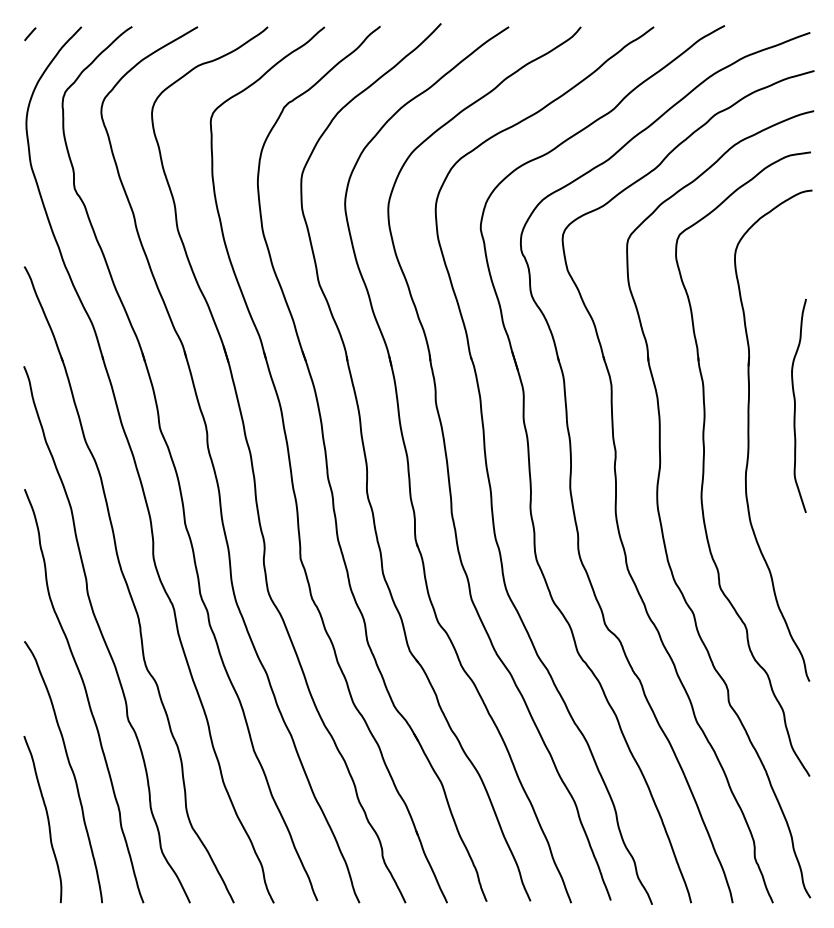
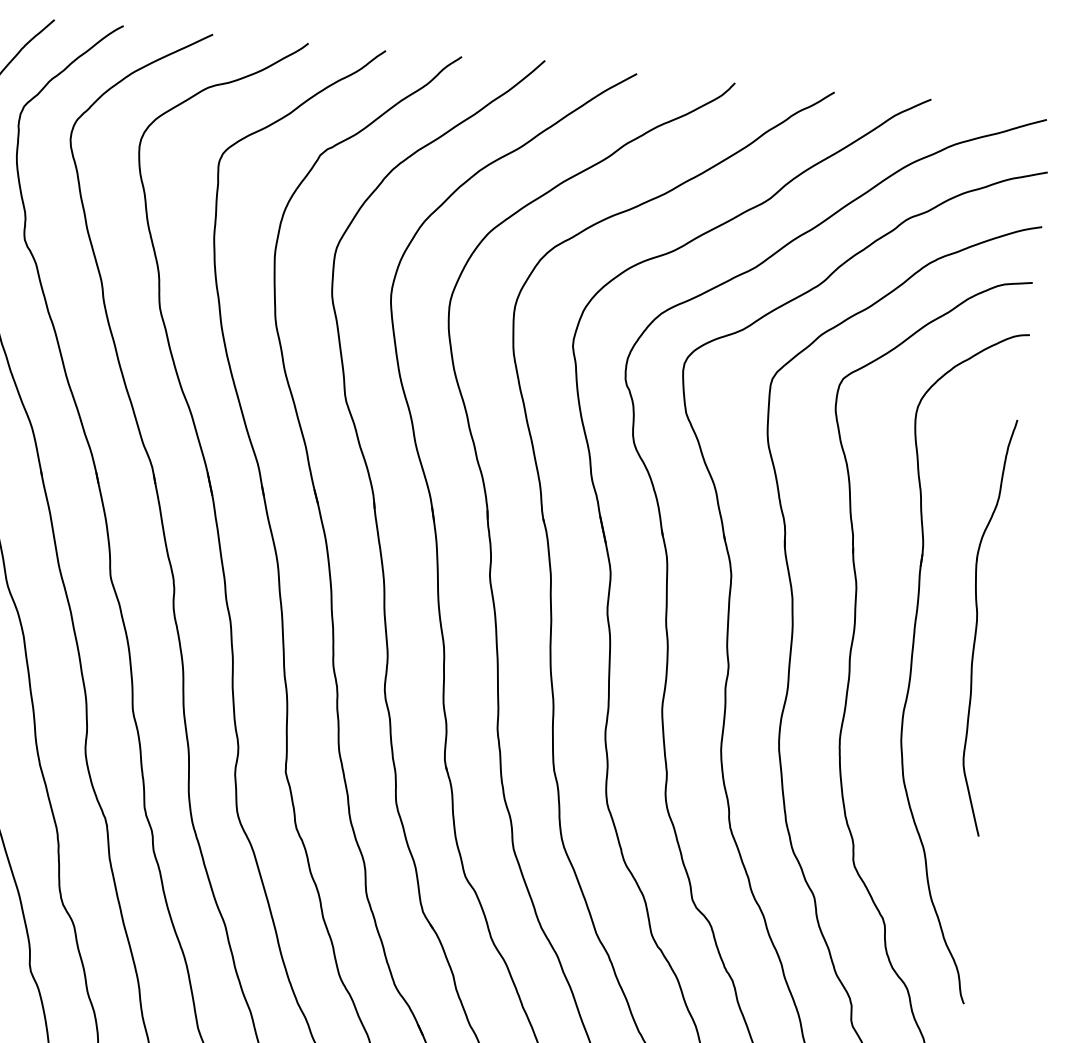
part: (798, 405) -> (983, 626), size x1.43

